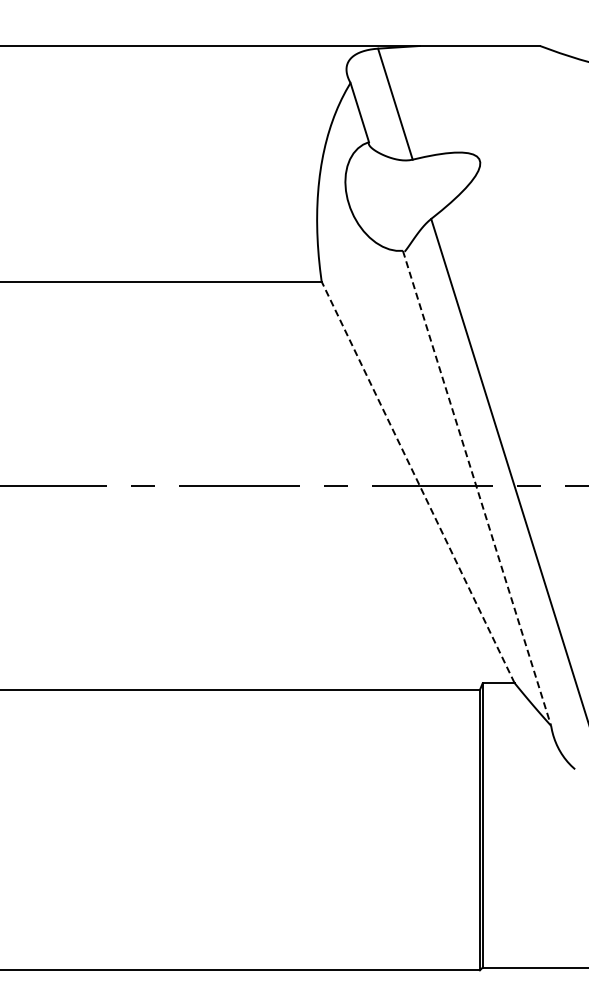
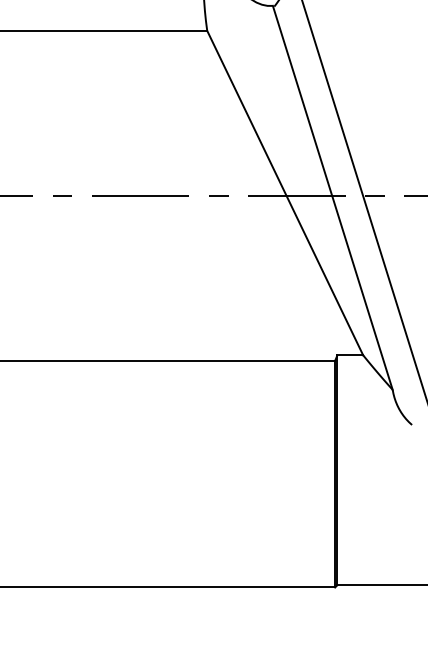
line: (418, 482) -> (285, 193), dashed -> solid
line: (477, 488) -> (333, 197), dashed -> solid

